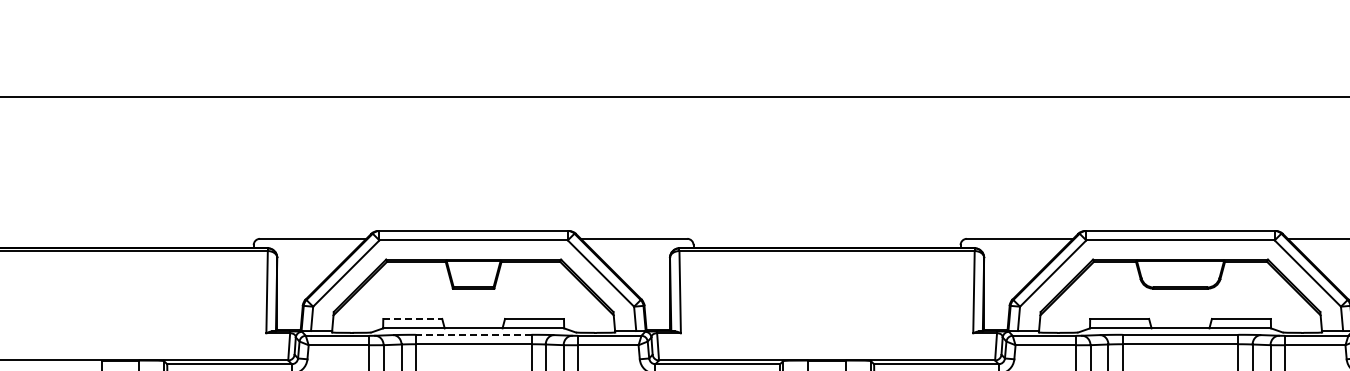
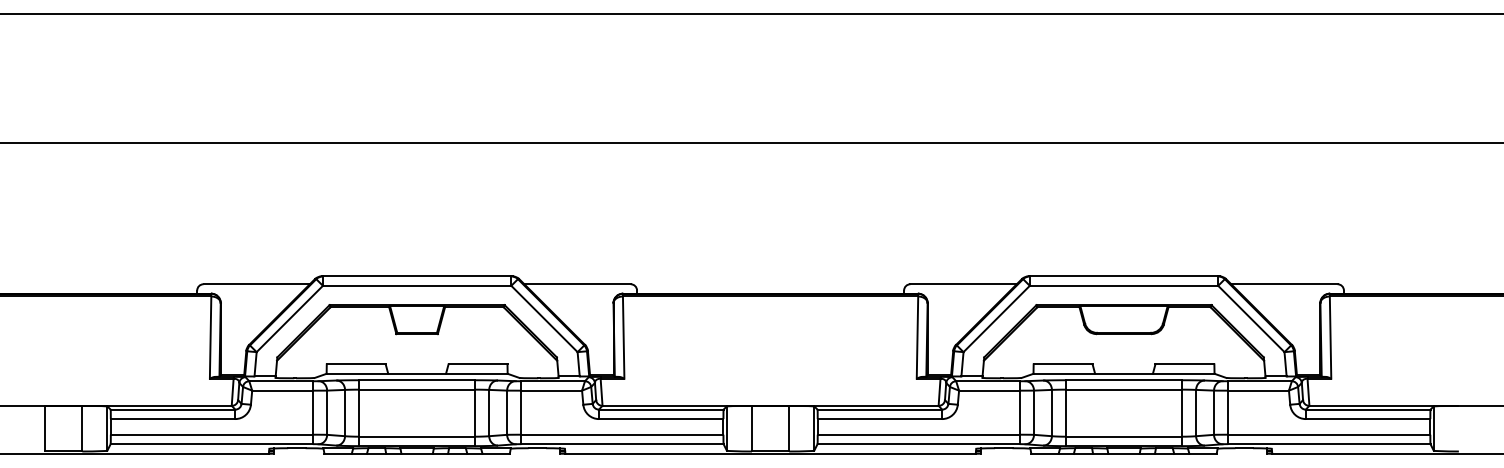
line: (413, 319) -> (356, 364), dashed -> solid
line: (474, 335) -> (417, 380), dashed -> solid

